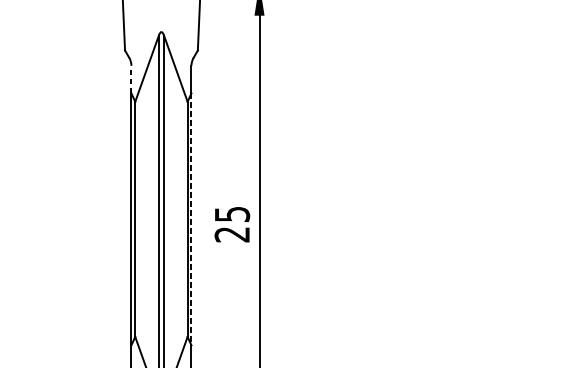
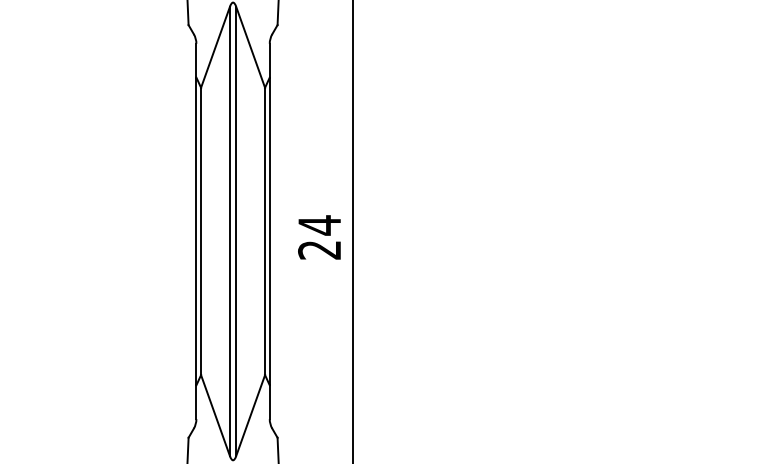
line: (131, 79) -> (196, 60), dashed -> solid
text: (232, 214) -> (319, 225), 25 -> 24
line: (191, 219) -> (269, 231), dashed -> solid

